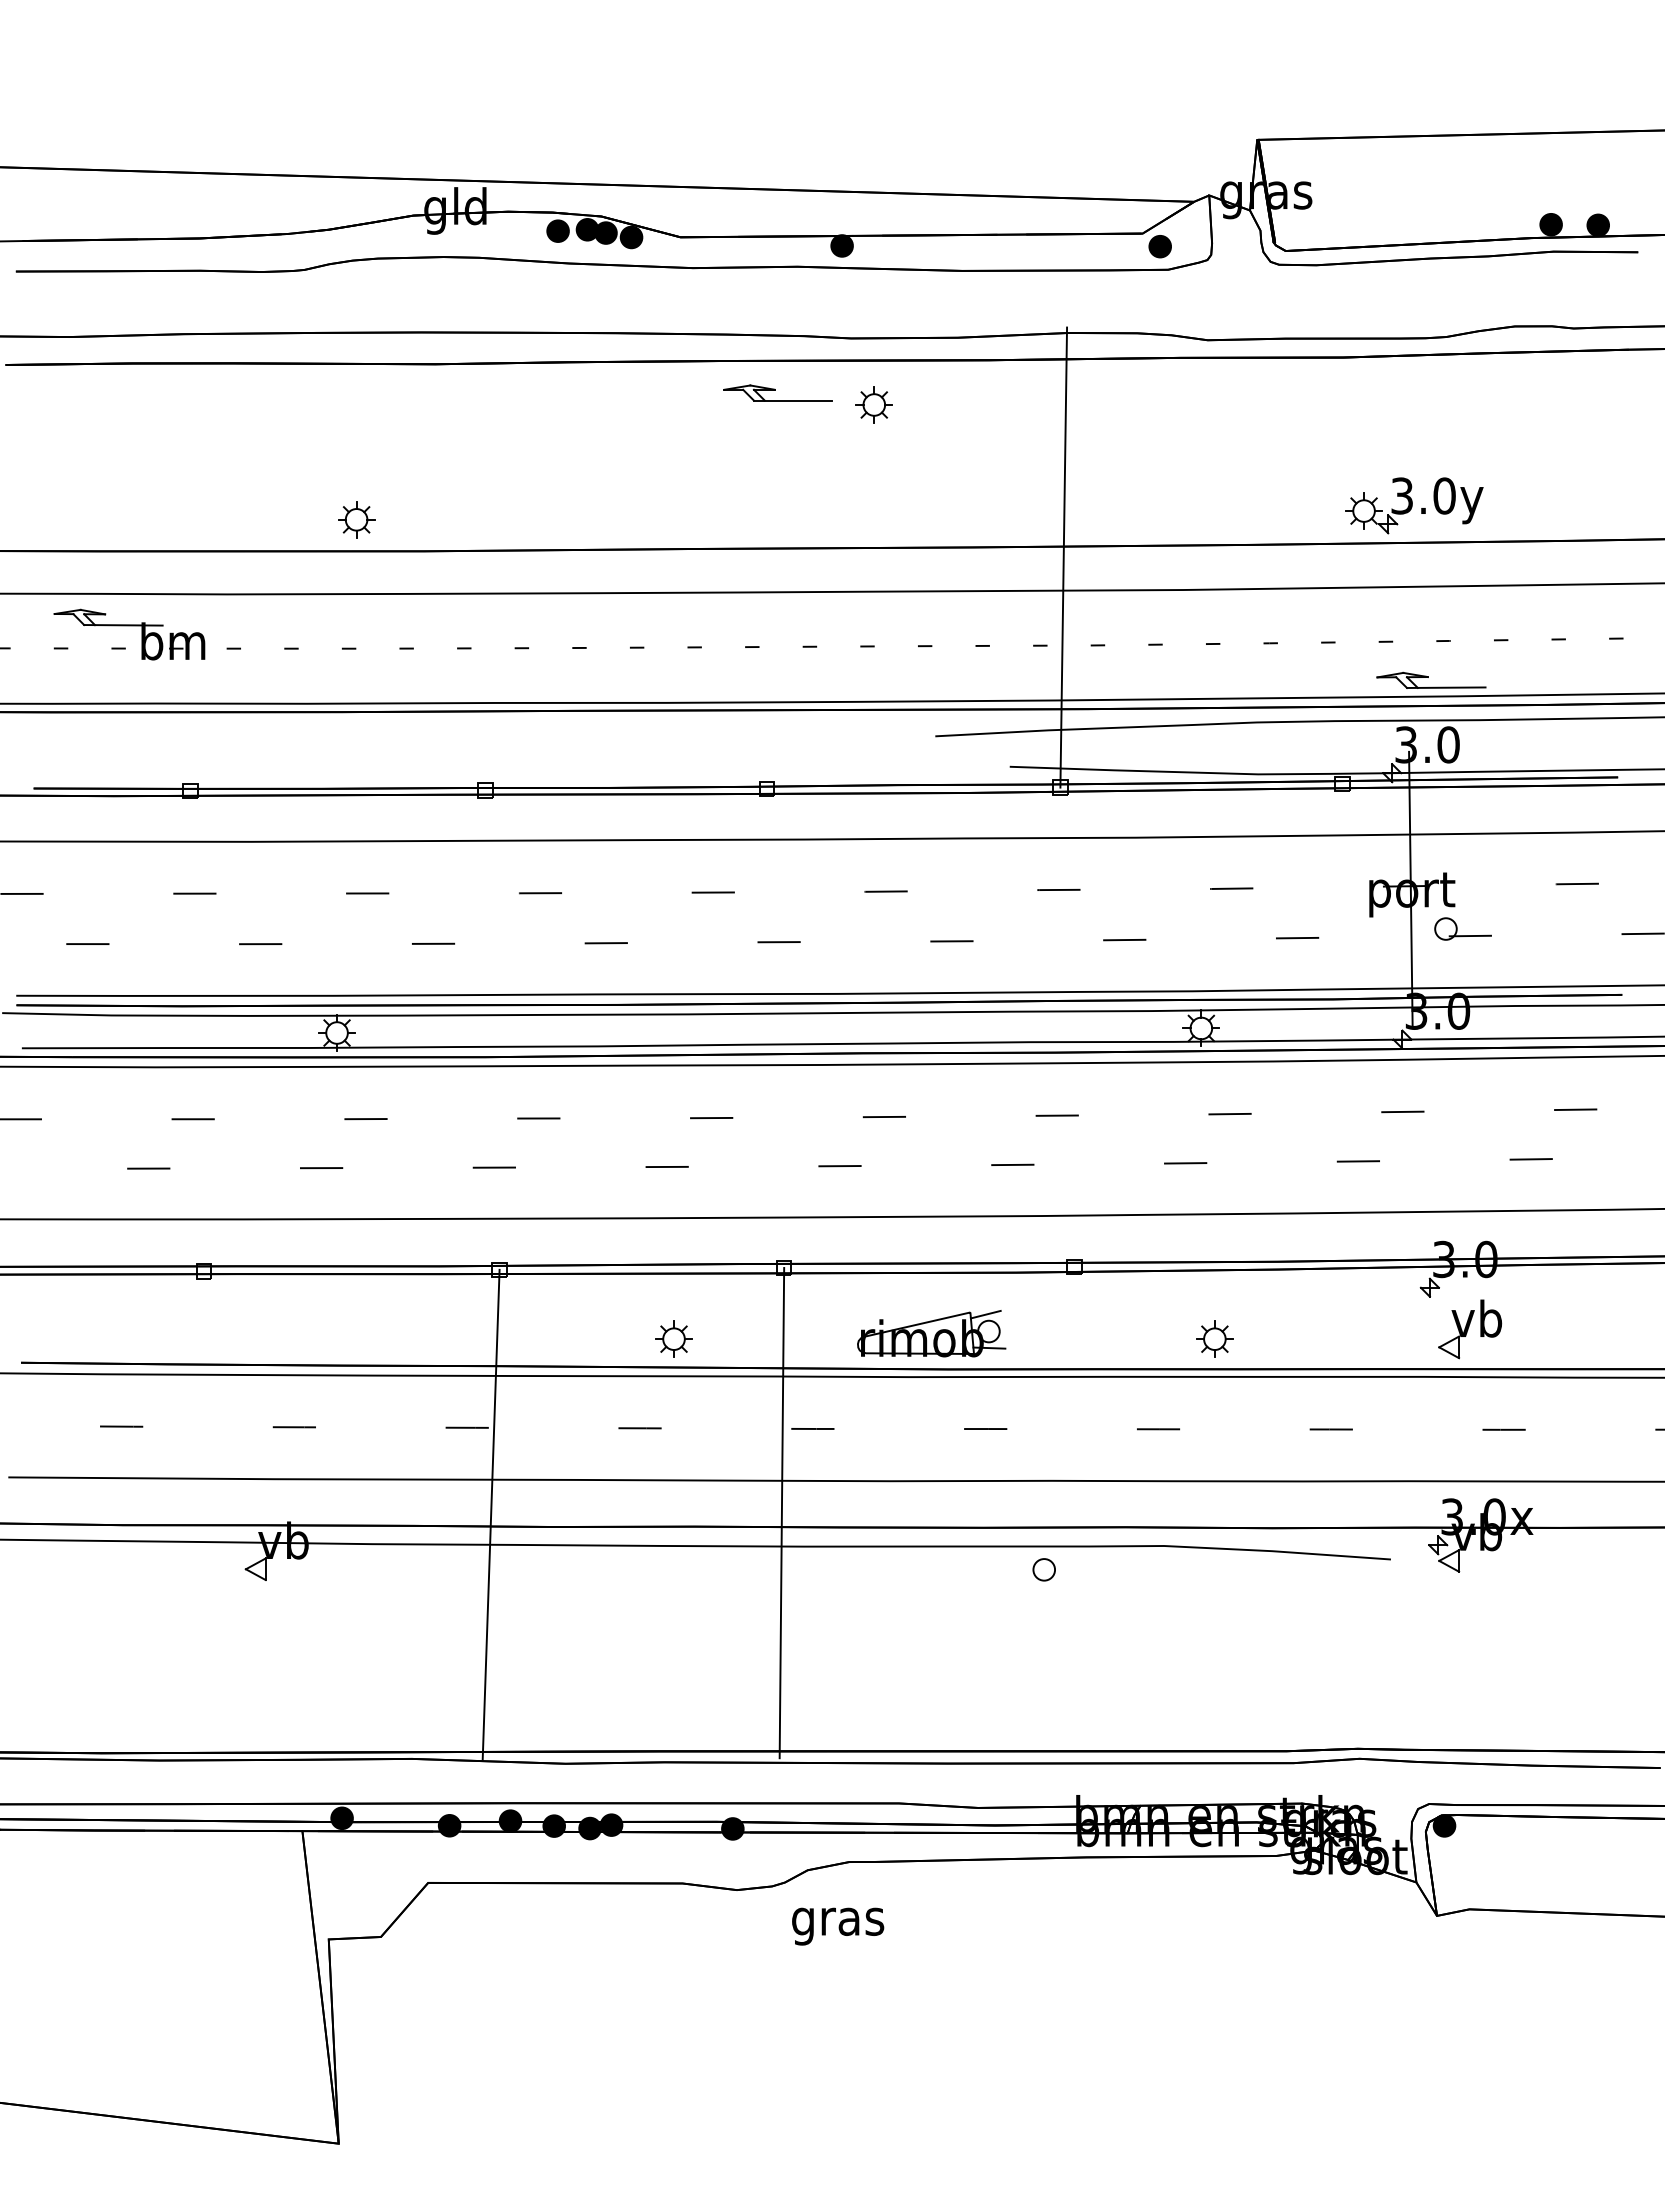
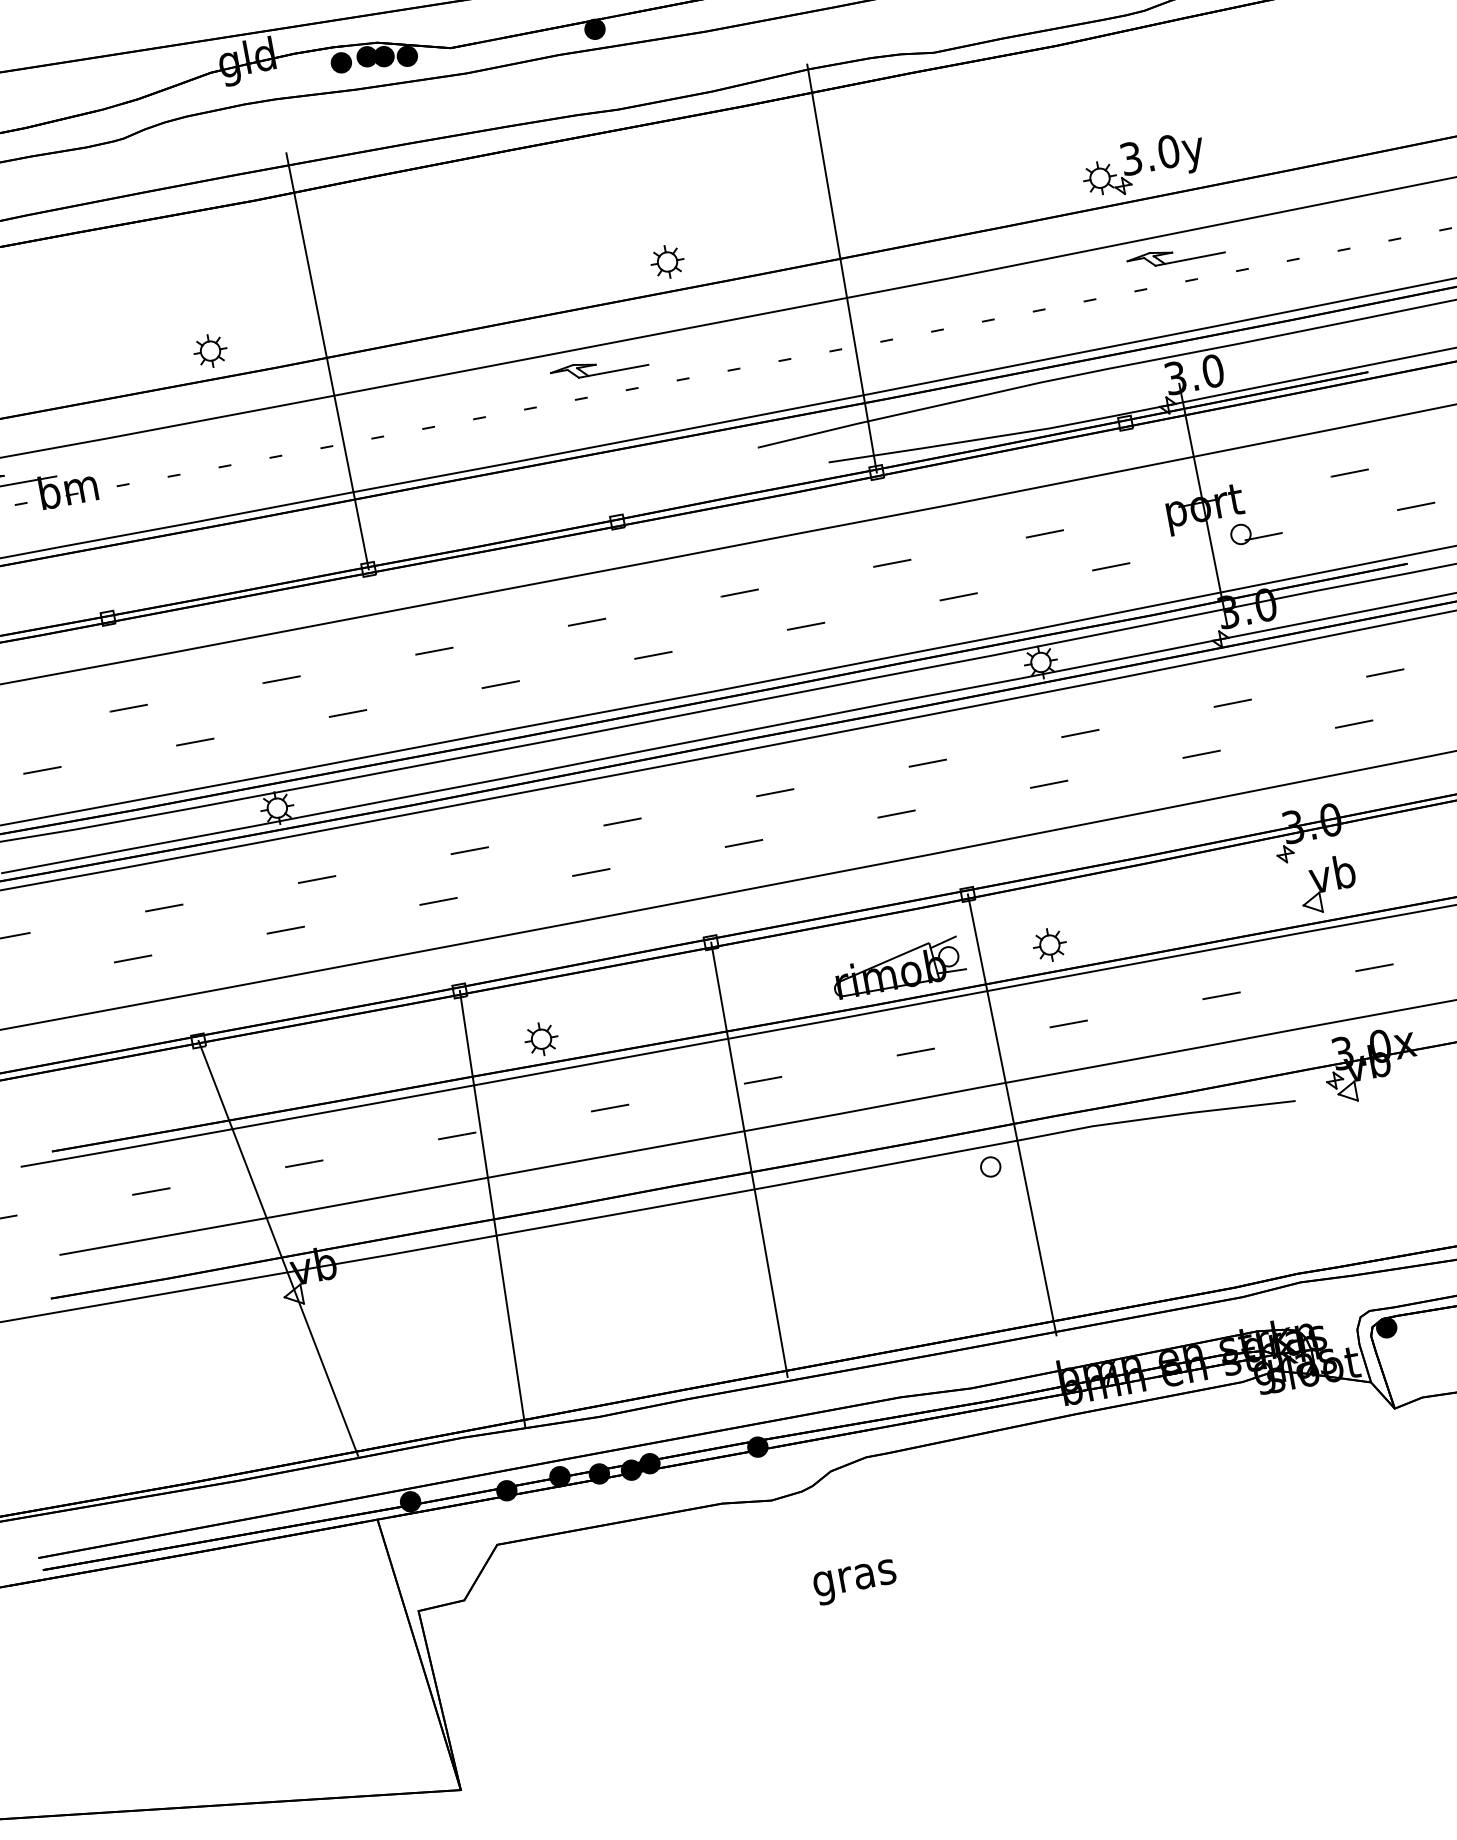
part: (777, 392) -> (598, 366), moved
part: (873, 404) -> (666, 261), moved
line: (482, 554) -> (327, 361), added
part: (1431, 679) -> (1175, 254), moved
part: (931, 1333) -> (898, 967), moved
part: (673, 1338) -> (540, 1038), moved
part: (1214, 1338) -> (1049, 944), moved
line: (248, 1514) -> (277, 1248), added
line: (1078, 1517) -> (1012, 1115), added
text: (838, 1926) -> (855, 1582), moved

